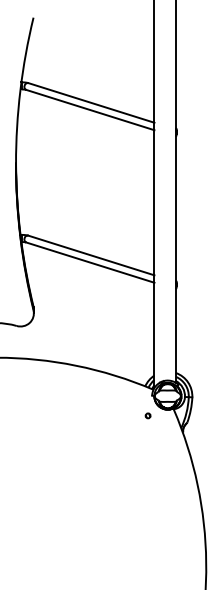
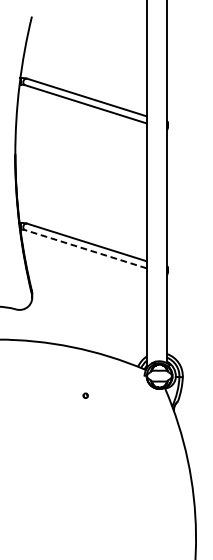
line: (89, 262) -> (85, 249), solid -> dashed
part: (147, 415) -> (85, 395), moved

